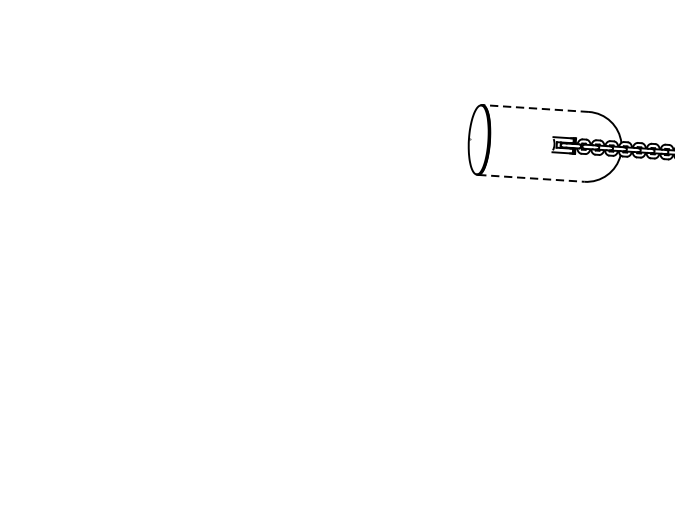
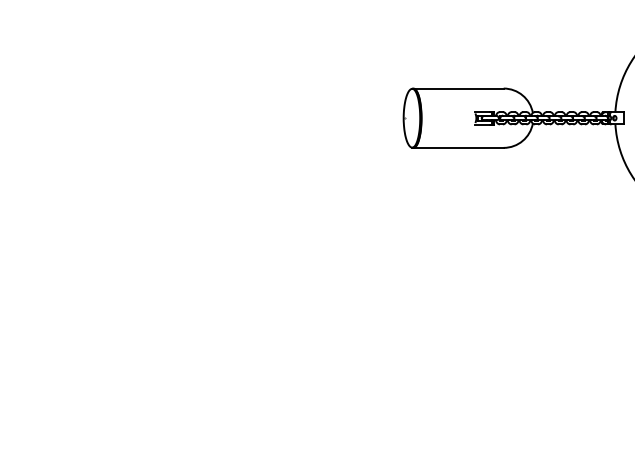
line: (535, 108) -> (458, 88), dashed -> solid
line: (532, 177) -> (459, 147), dashed -> solid

